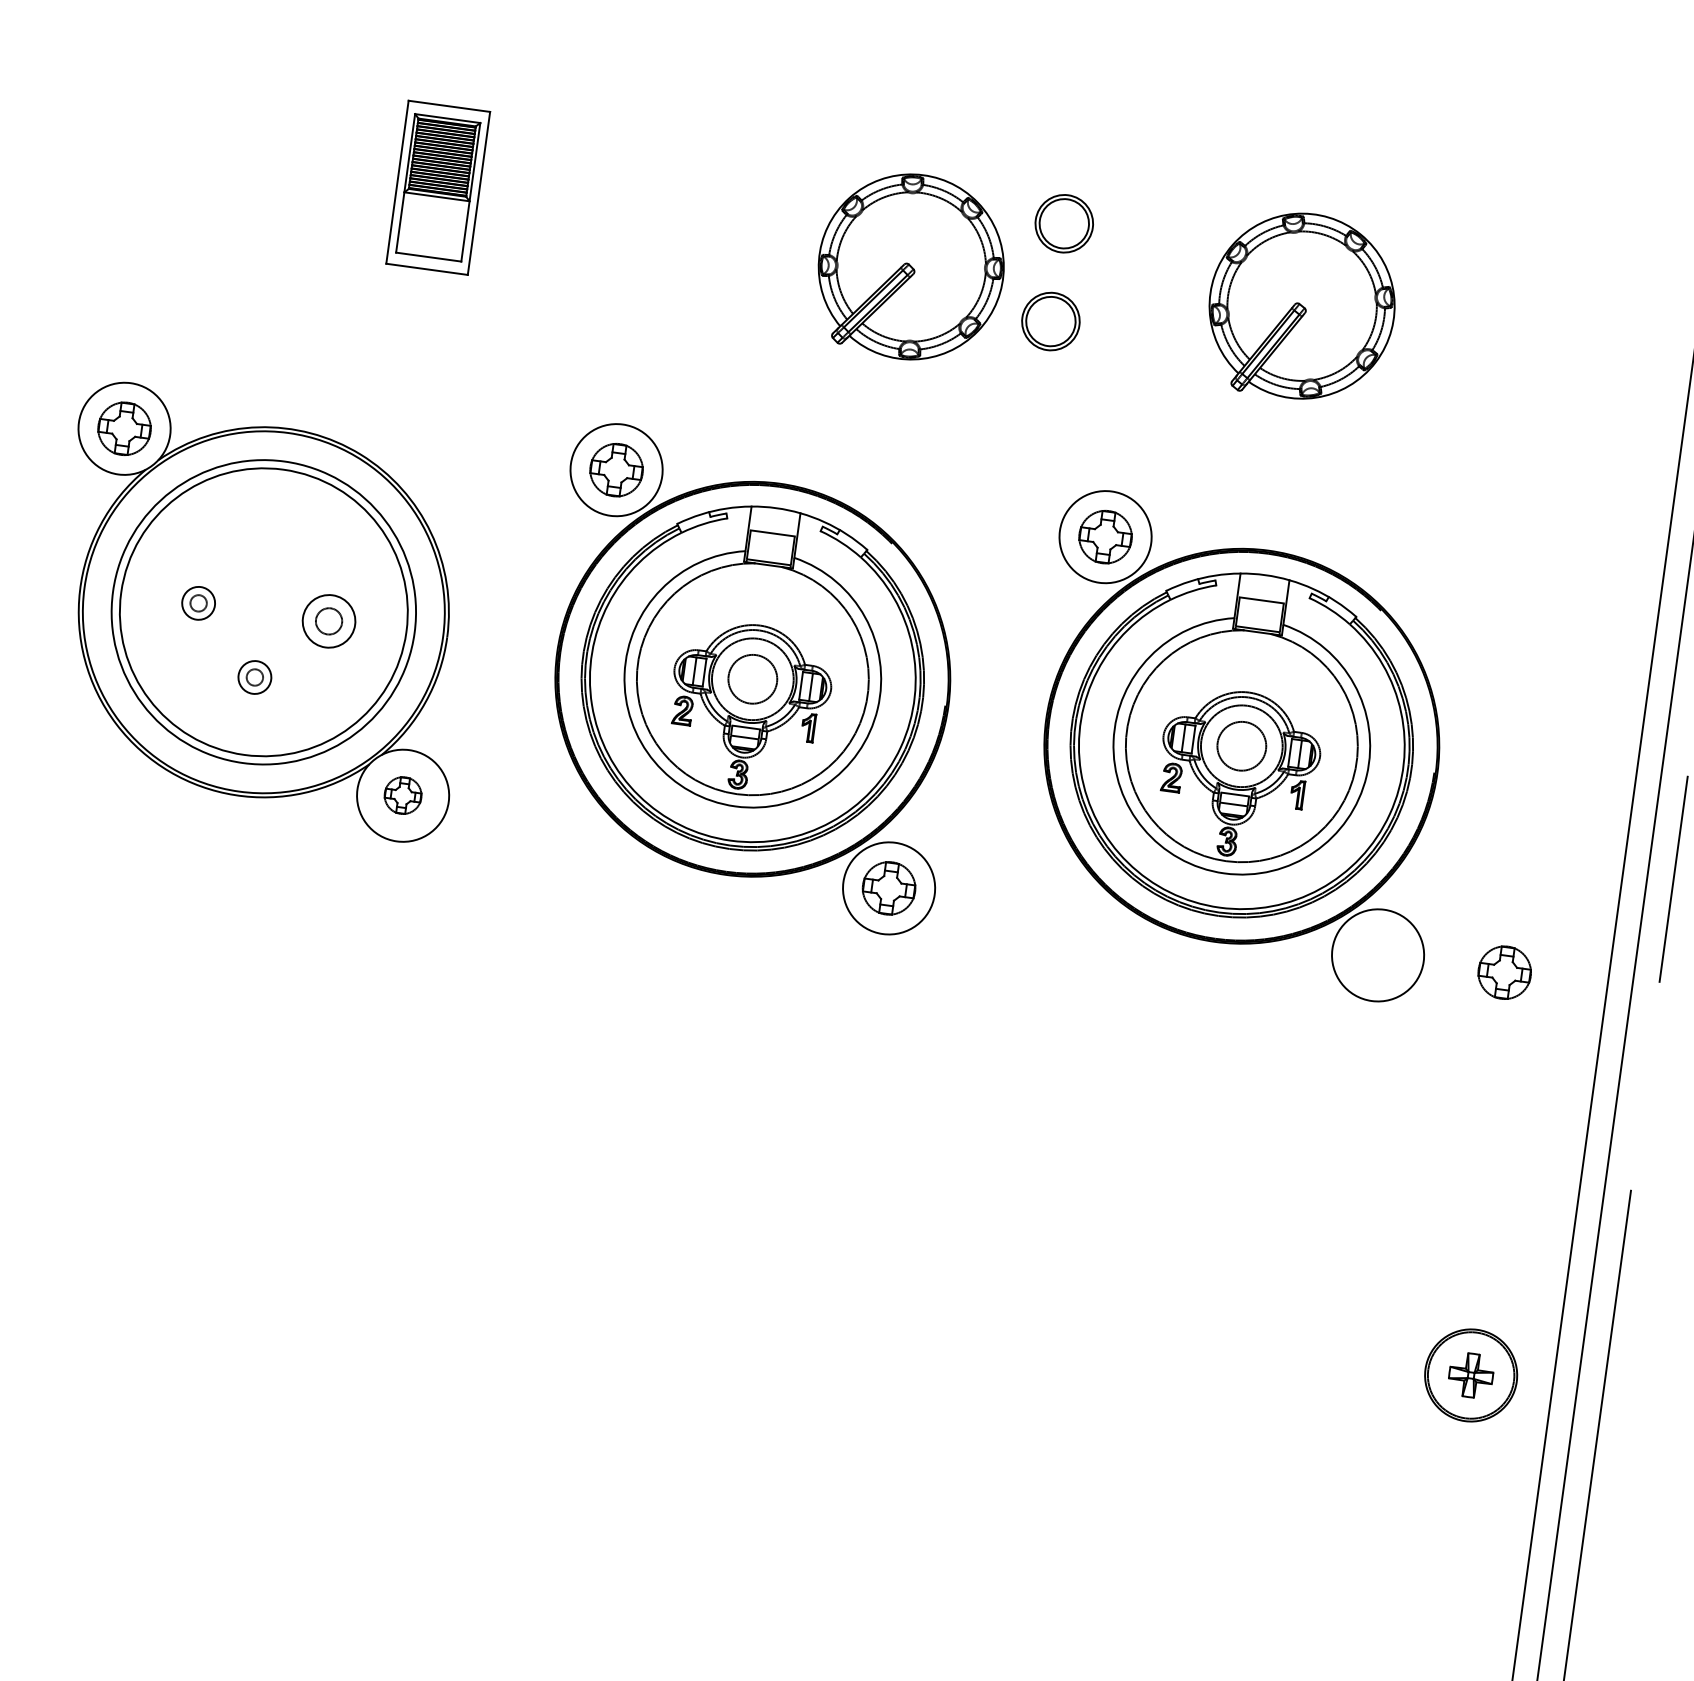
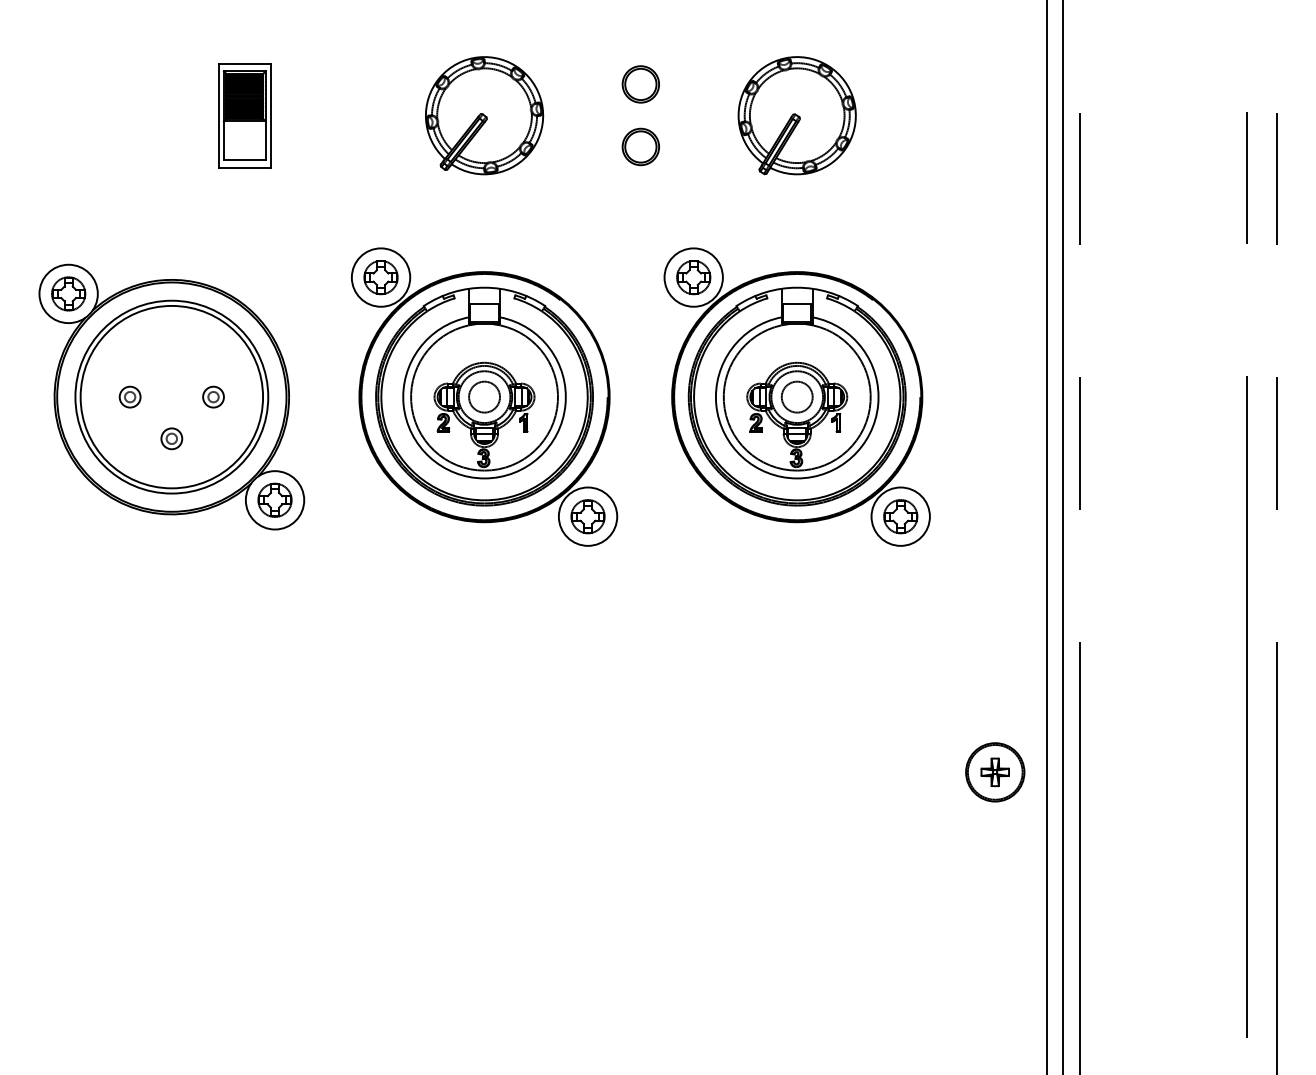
part: (911, 266) -> (484, 115), moved
part: (329, 620) -> (213, 396), size x0.62
part: (402, 794) -> (274, 499), size x1.43
part: (1504, 972) -> (900, 516), moved

